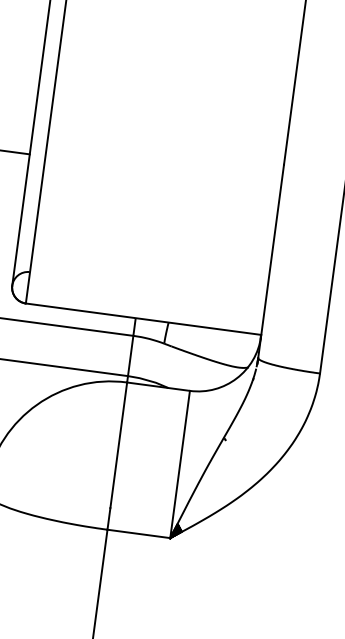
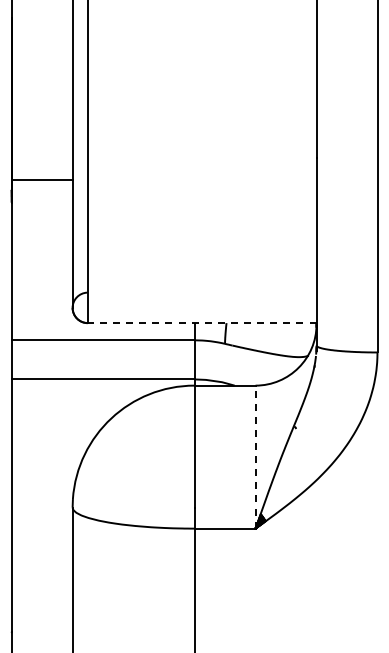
line: (142, 319) -> (201, 323), solid -> dashed
line: (180, 463) -> (255, 456), solid -> dashed

